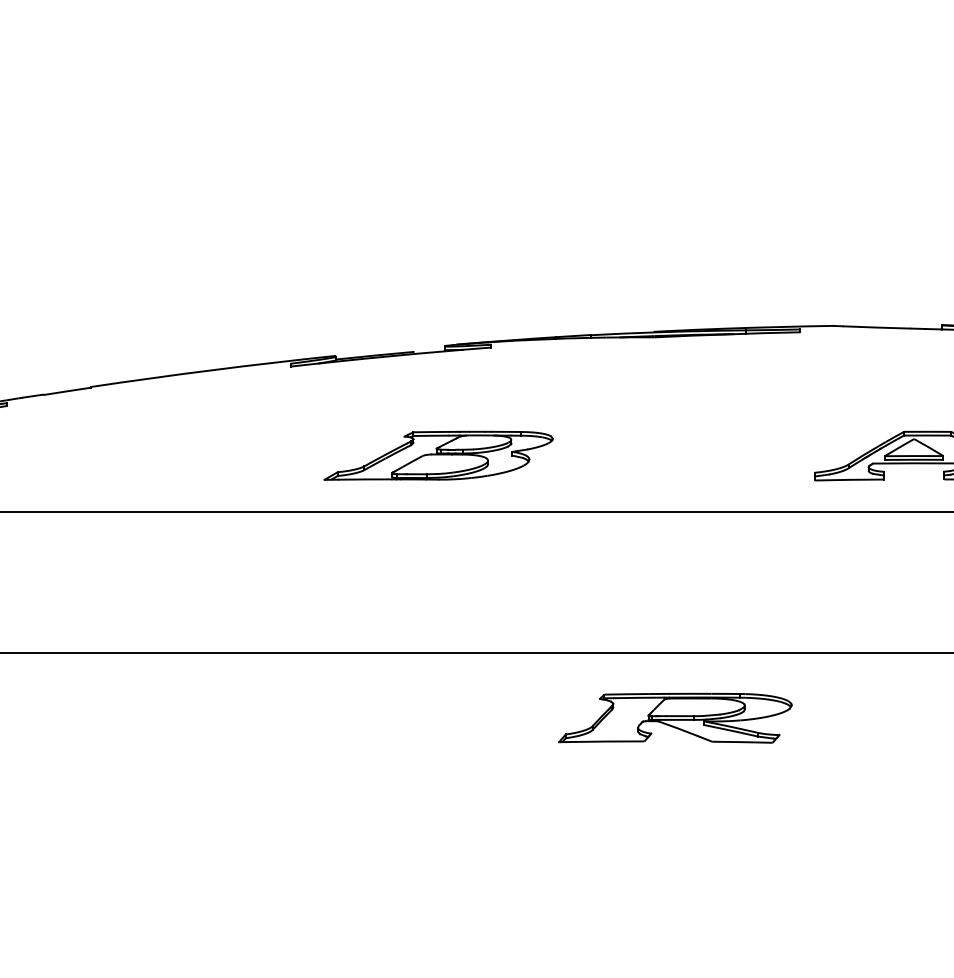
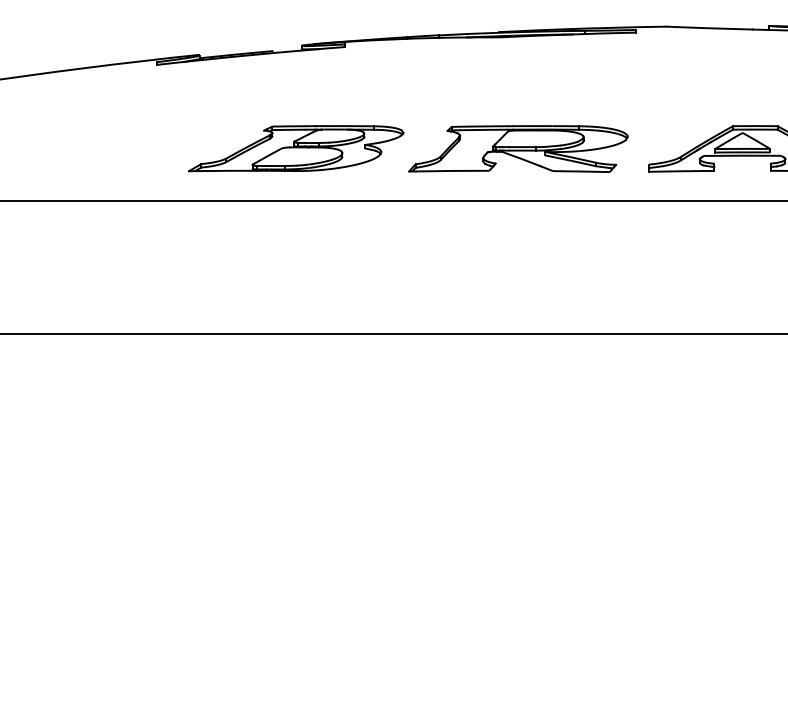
part: (675, 717) -> (518, 148), moved

